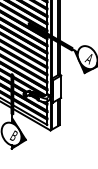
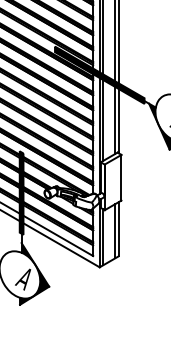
text: (13, 135) -> (23, 277), B -> A

